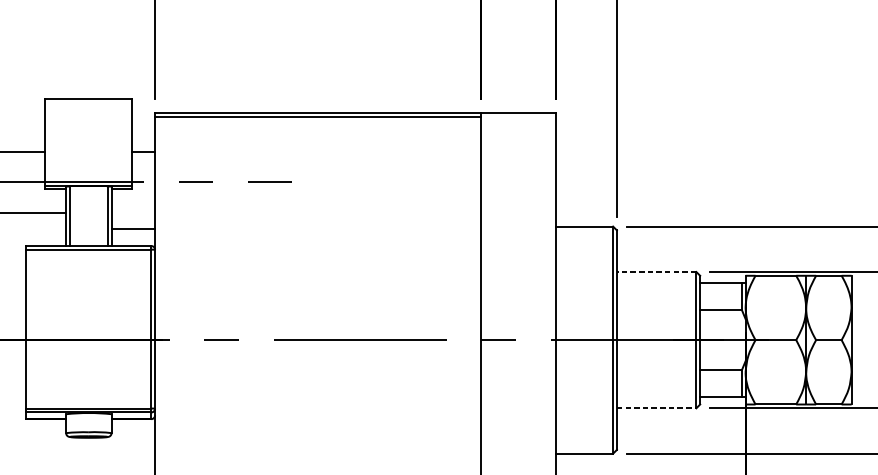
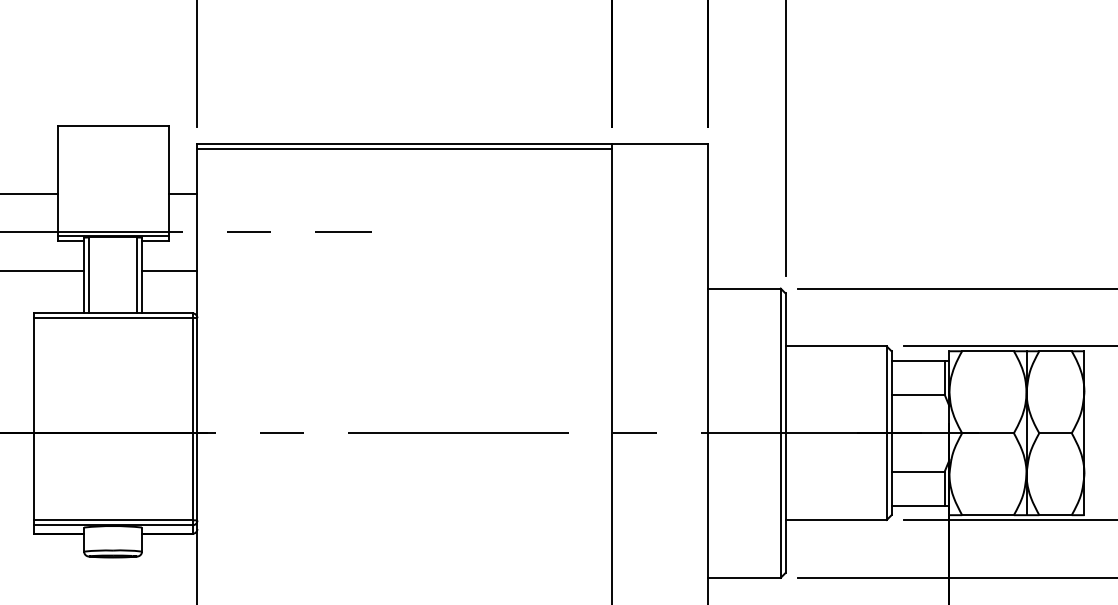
line: (133, 228) -> (169, 270), moved
line: (656, 272) -> (836, 346), dashed -> solid
line: (656, 408) -> (836, 520), dashed -> solid

